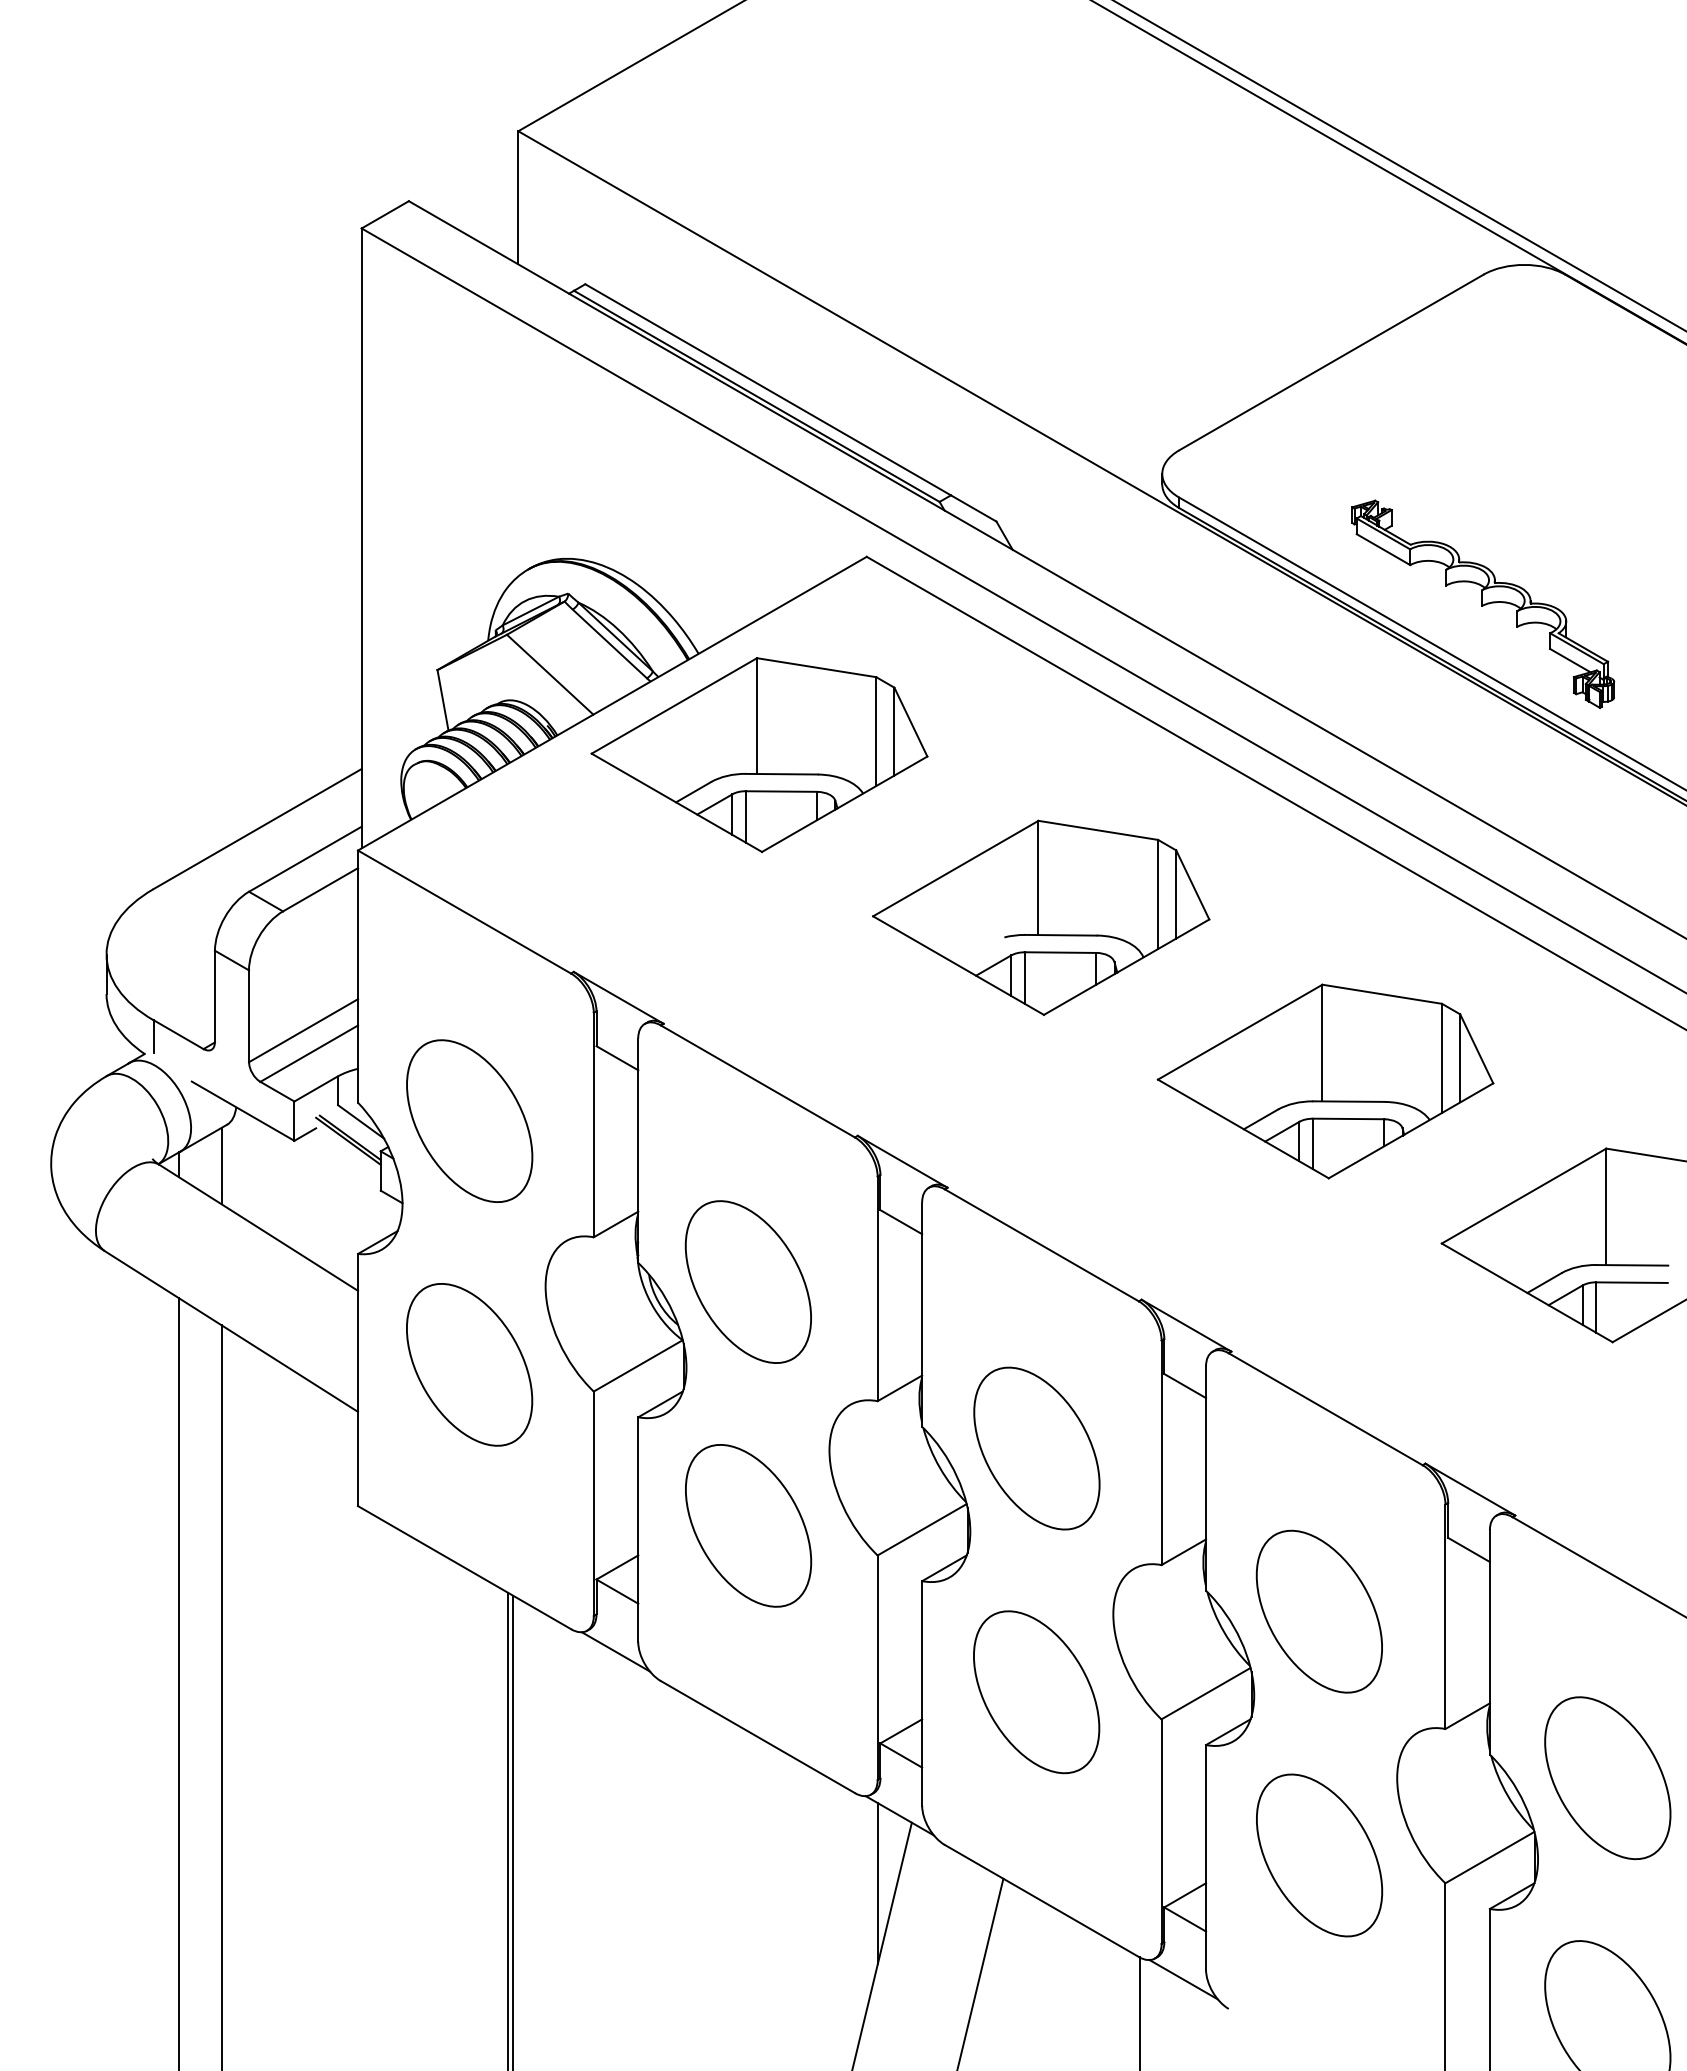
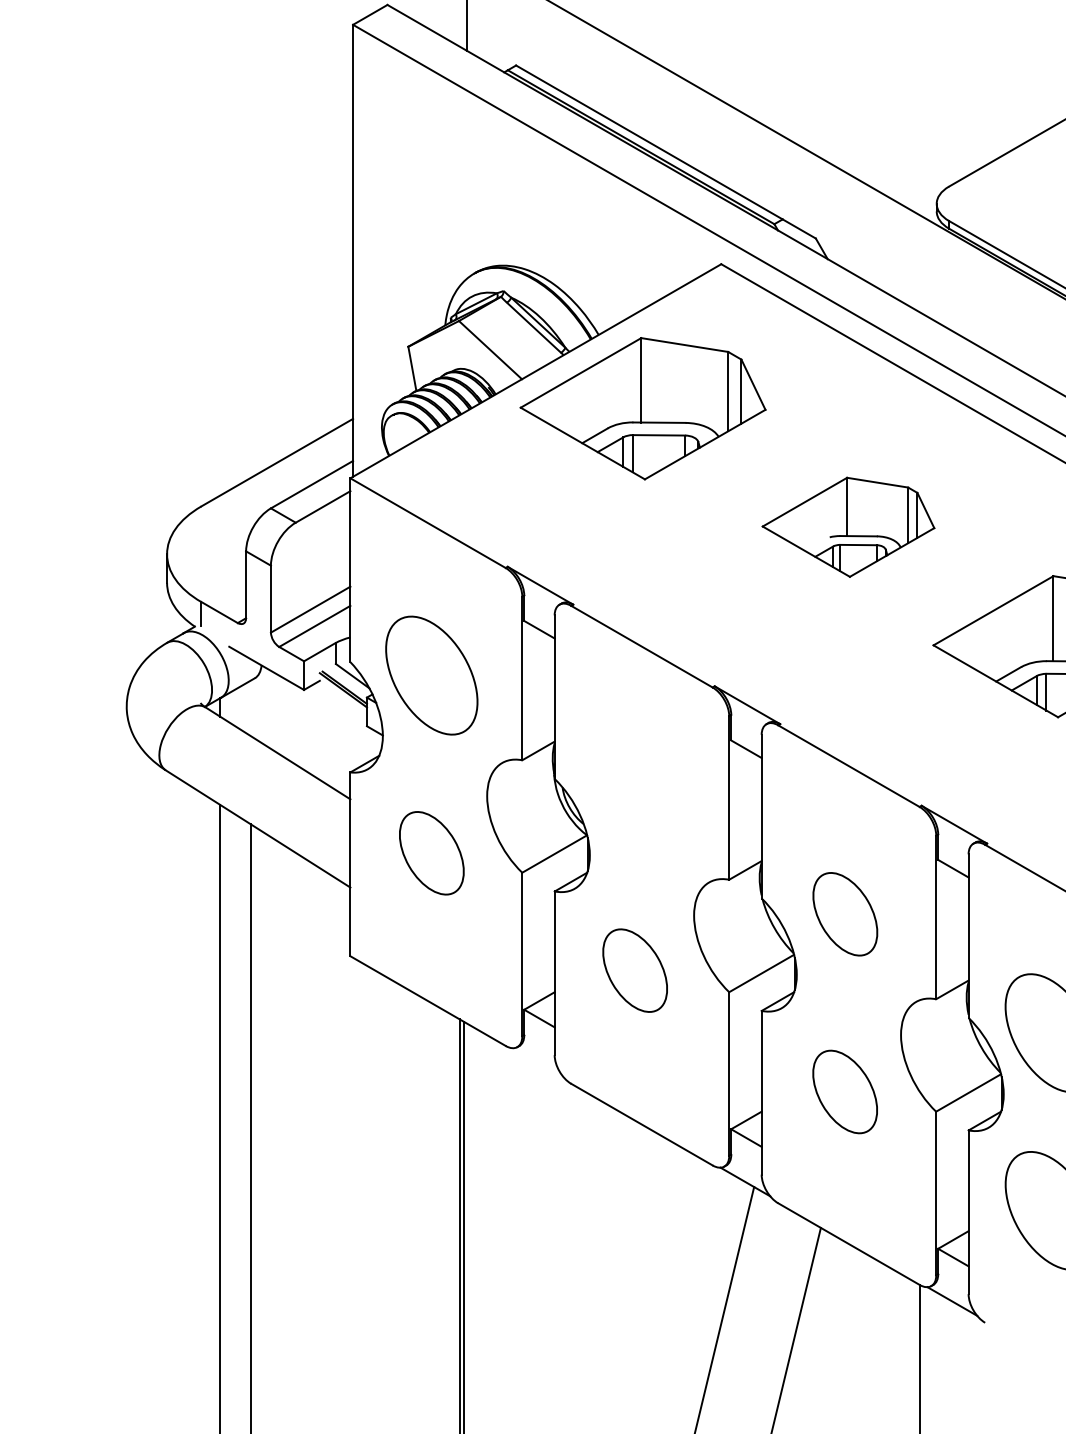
part: (1041, 917) -> (848, 527), size x0.7
line: (221, 1165) -> (250, 707), removed
part: (747, 1281) -> (634, 792), removed
part: (469, 1364) -> (431, 853), size x0.7
part: (1036, 1448) -> (845, 914), size x0.7
part: (748, 1525) -> (635, 970), size x0.7
line: (615, 1651) -> (538, 1062), removed
part: (1036, 1692) -> (845, 1092), size x0.7
line: (877, 1883) -> (729, 1231), removed

